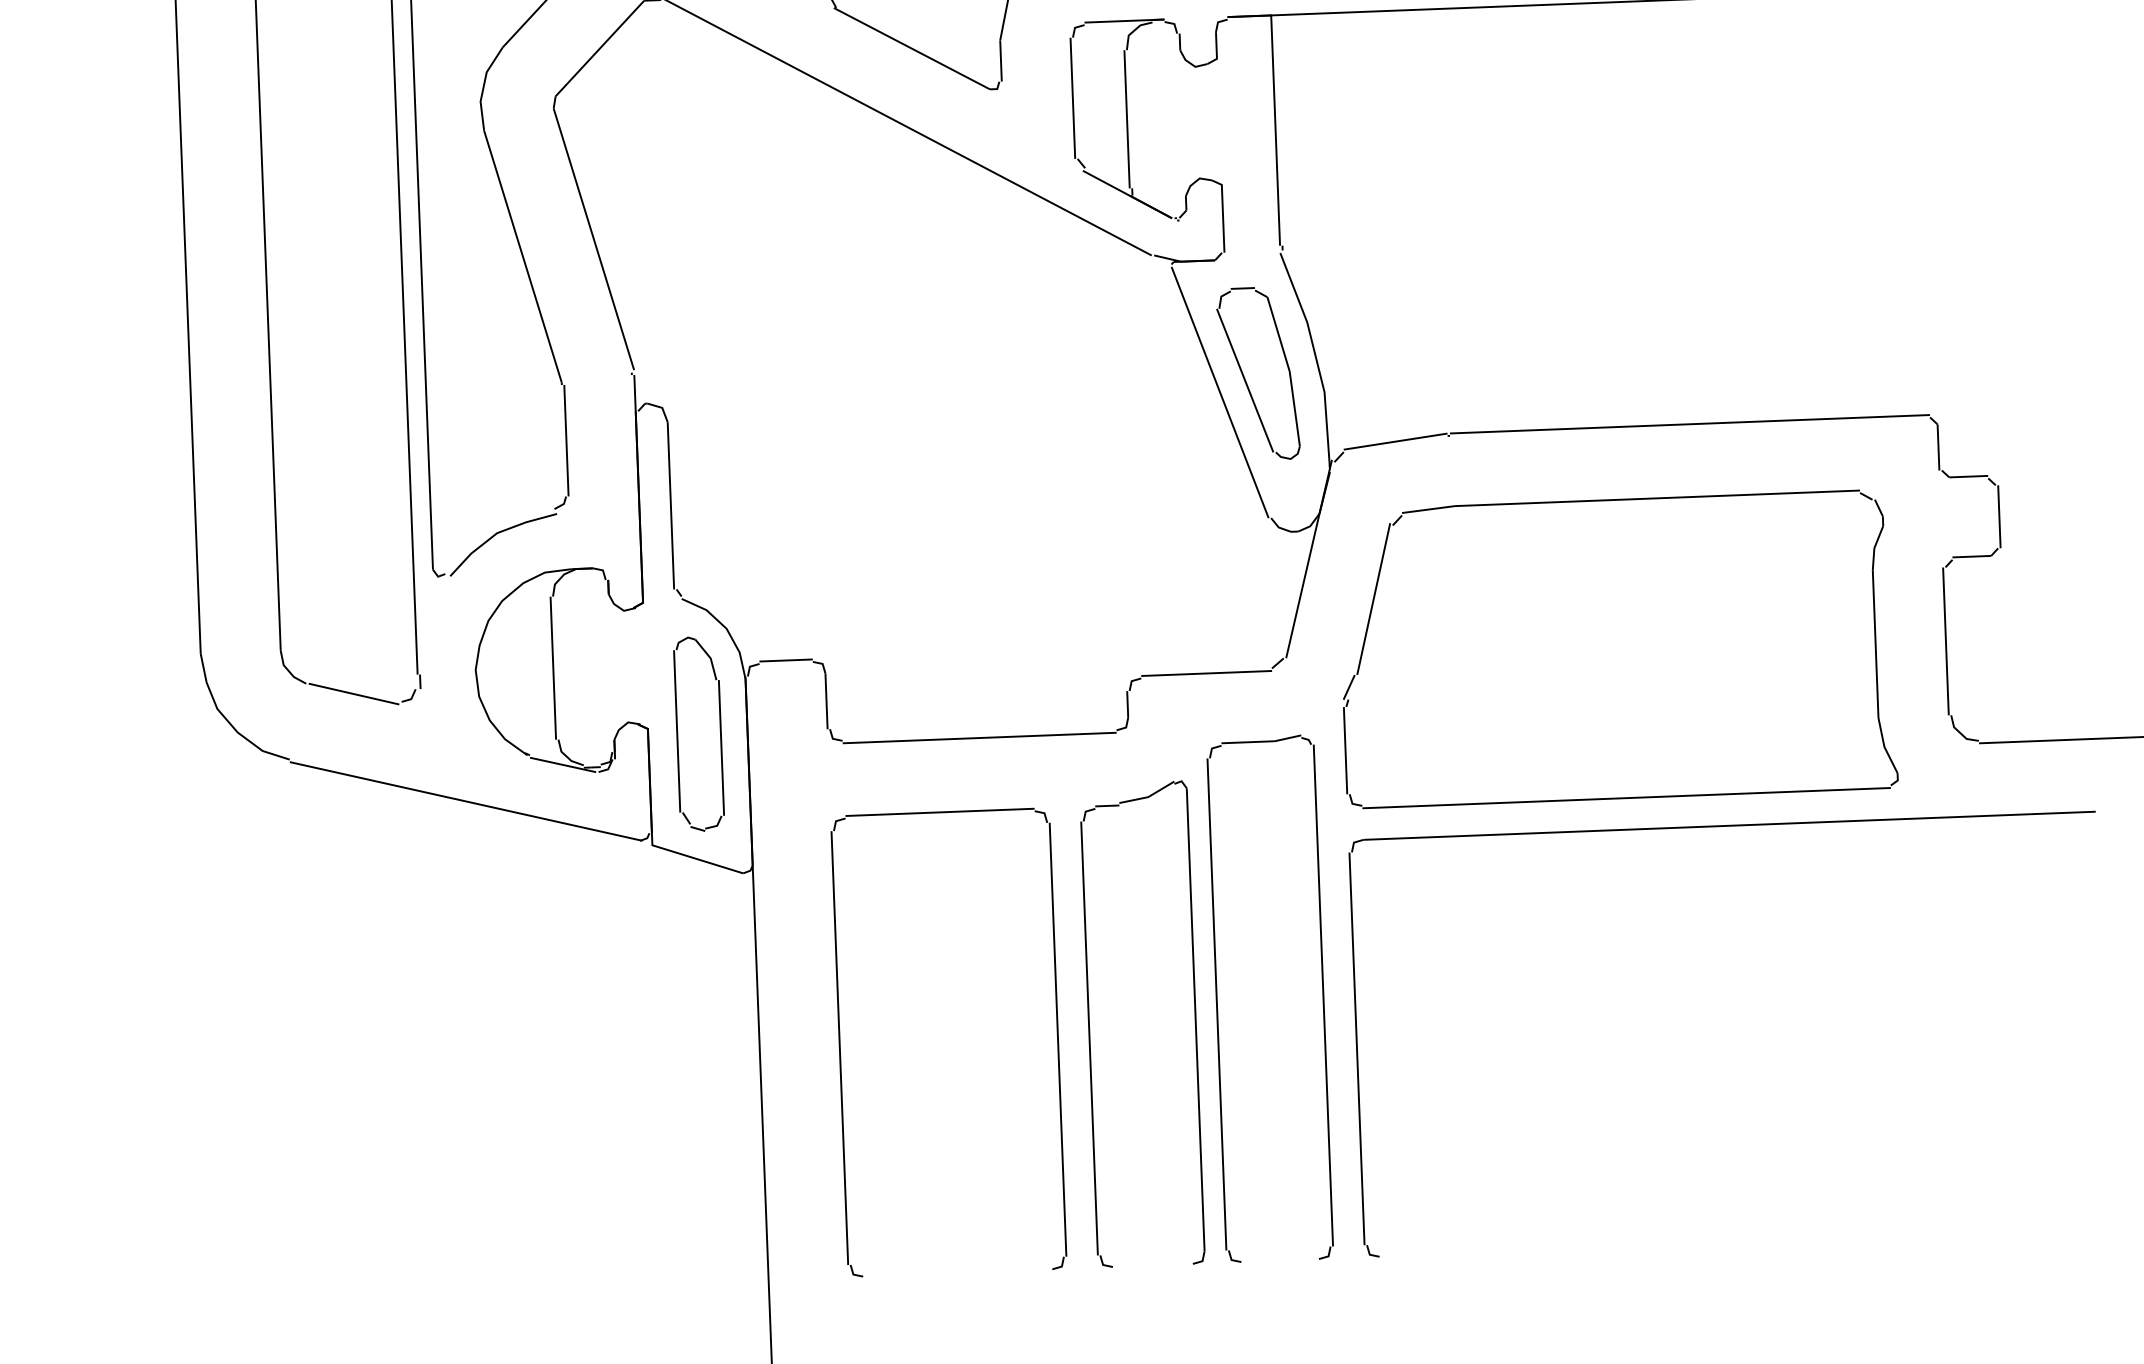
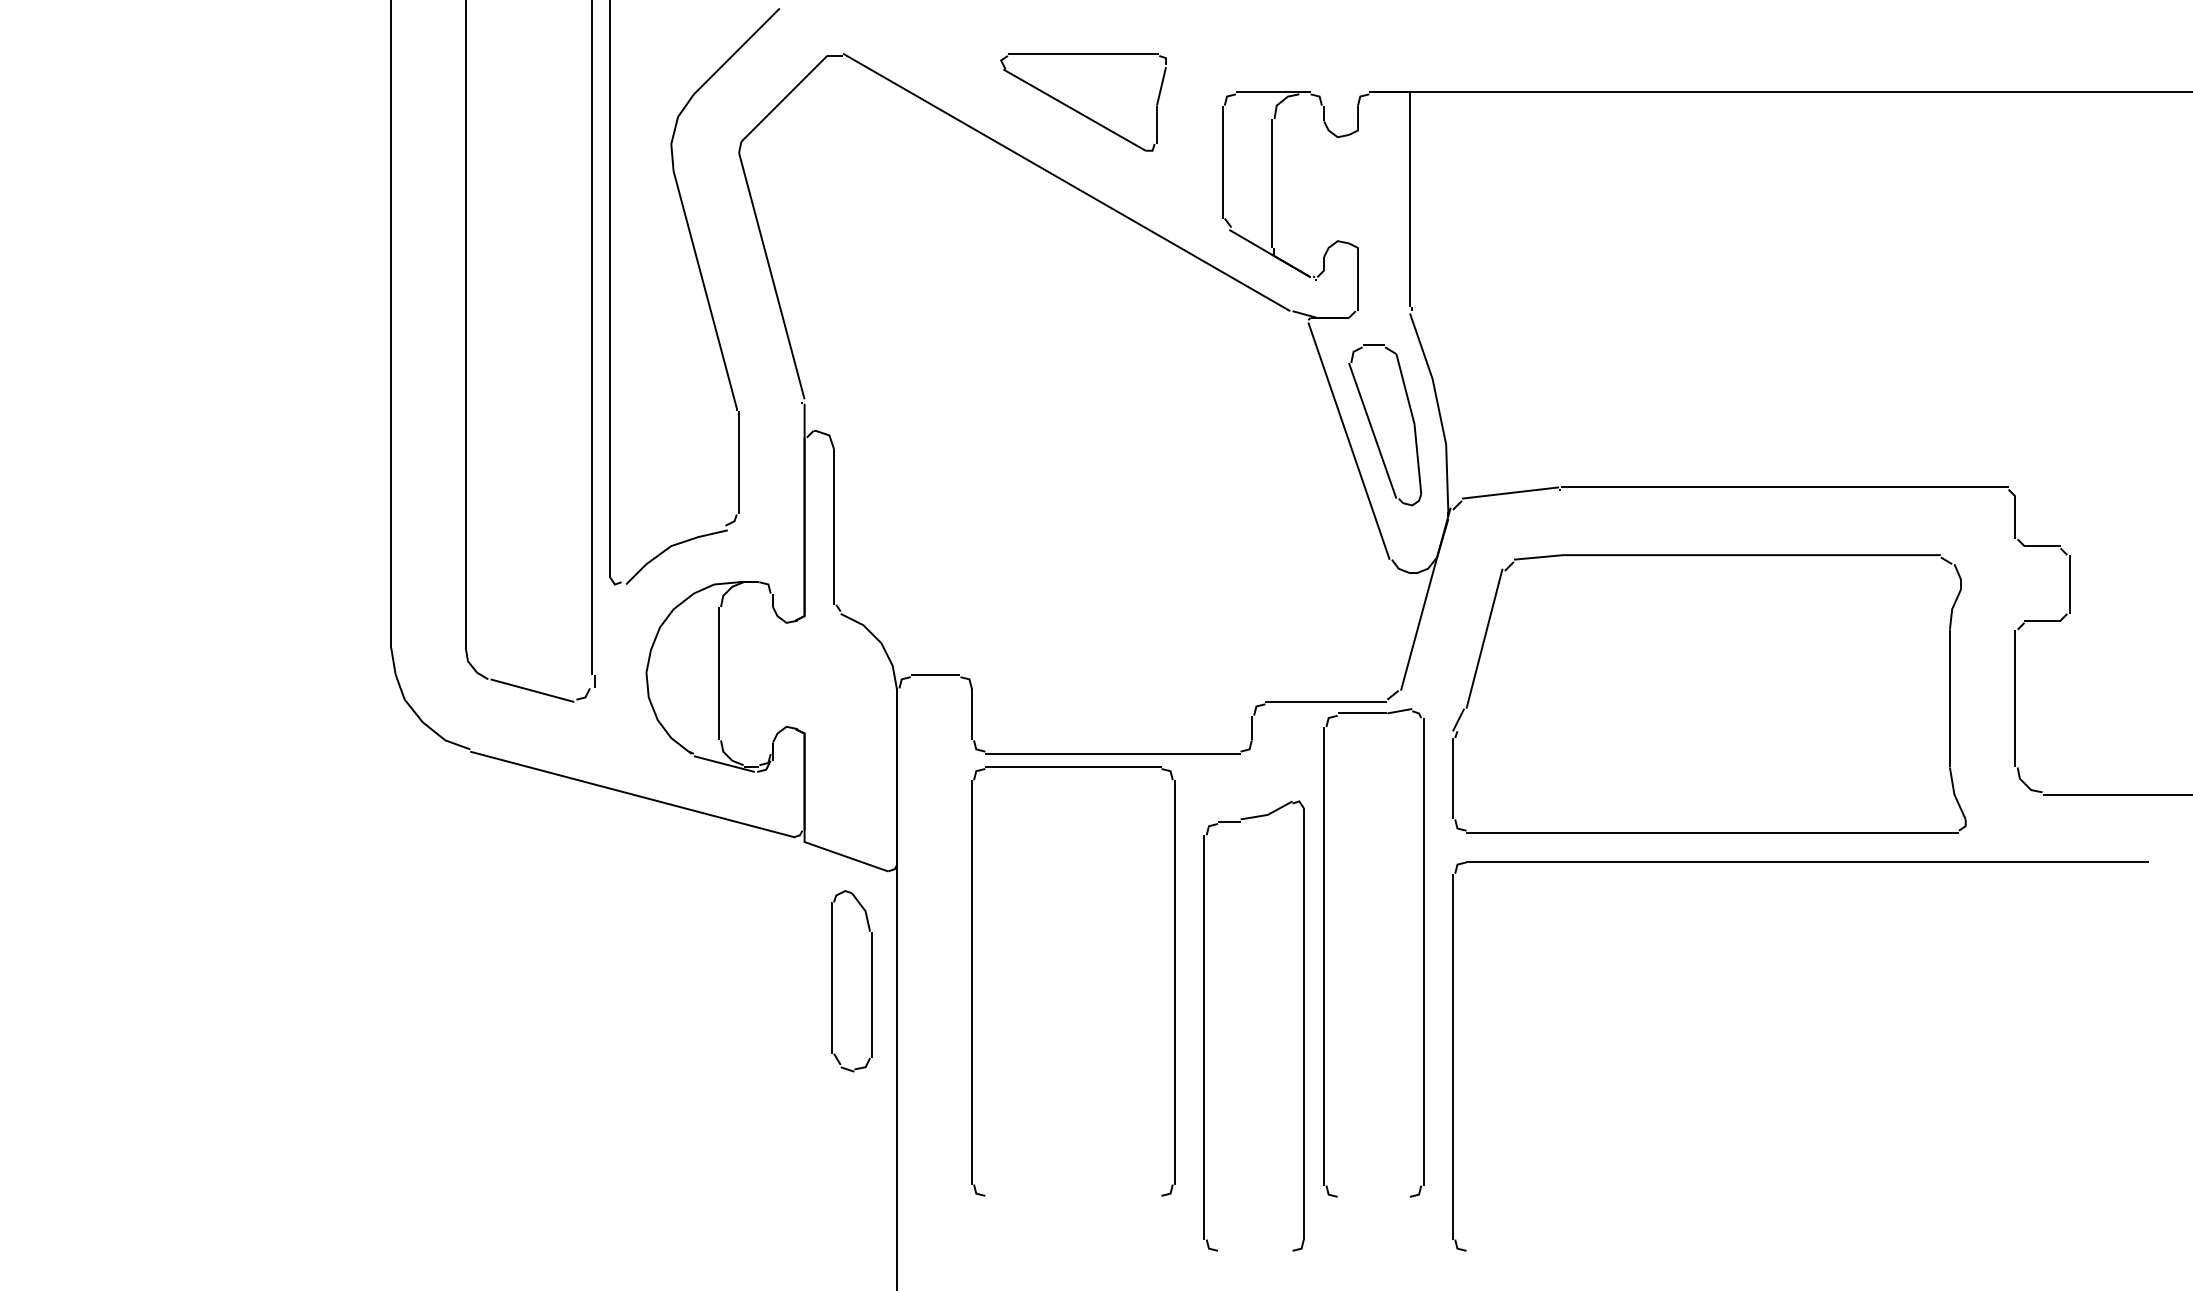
part: (698, 734) -> (851, 981), moved
part: (1217, 1000) -> (1324, 952), moved
part: (840, 1047) -> (972, 981), moved

